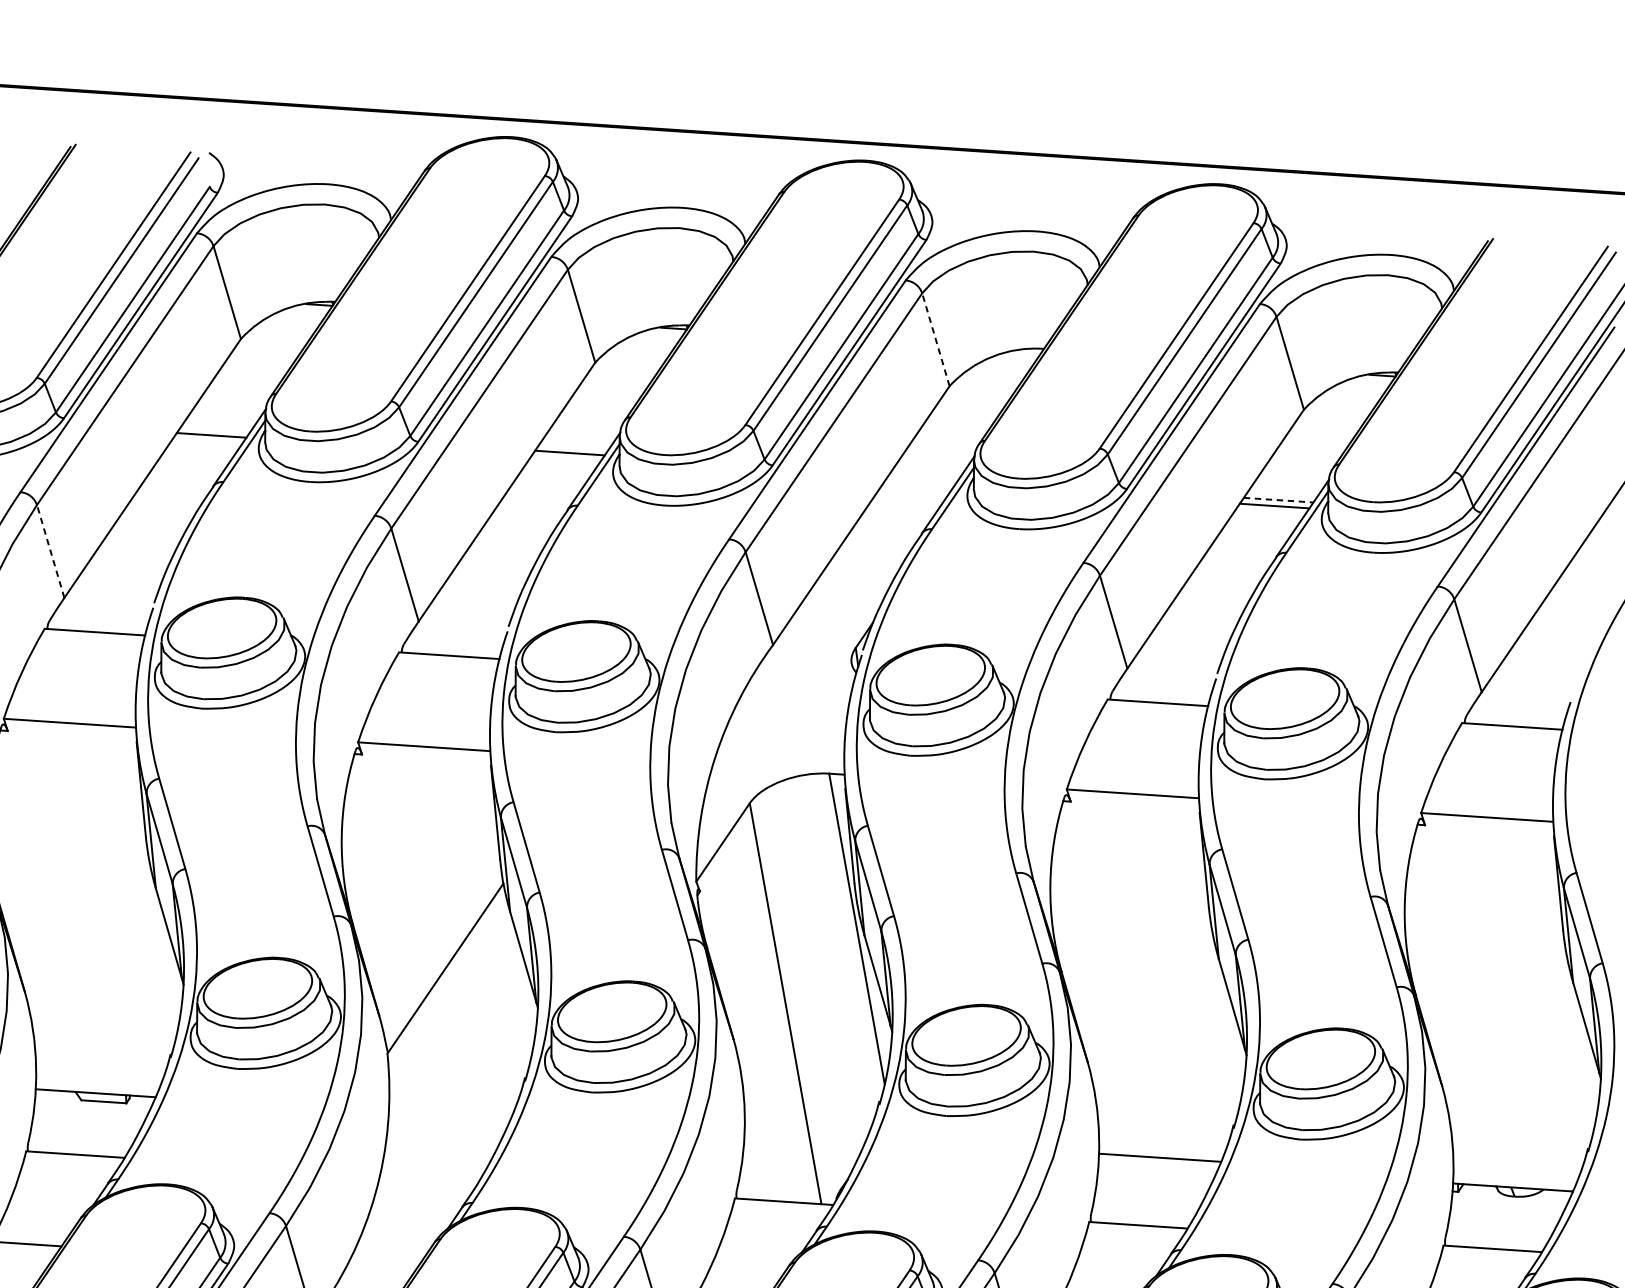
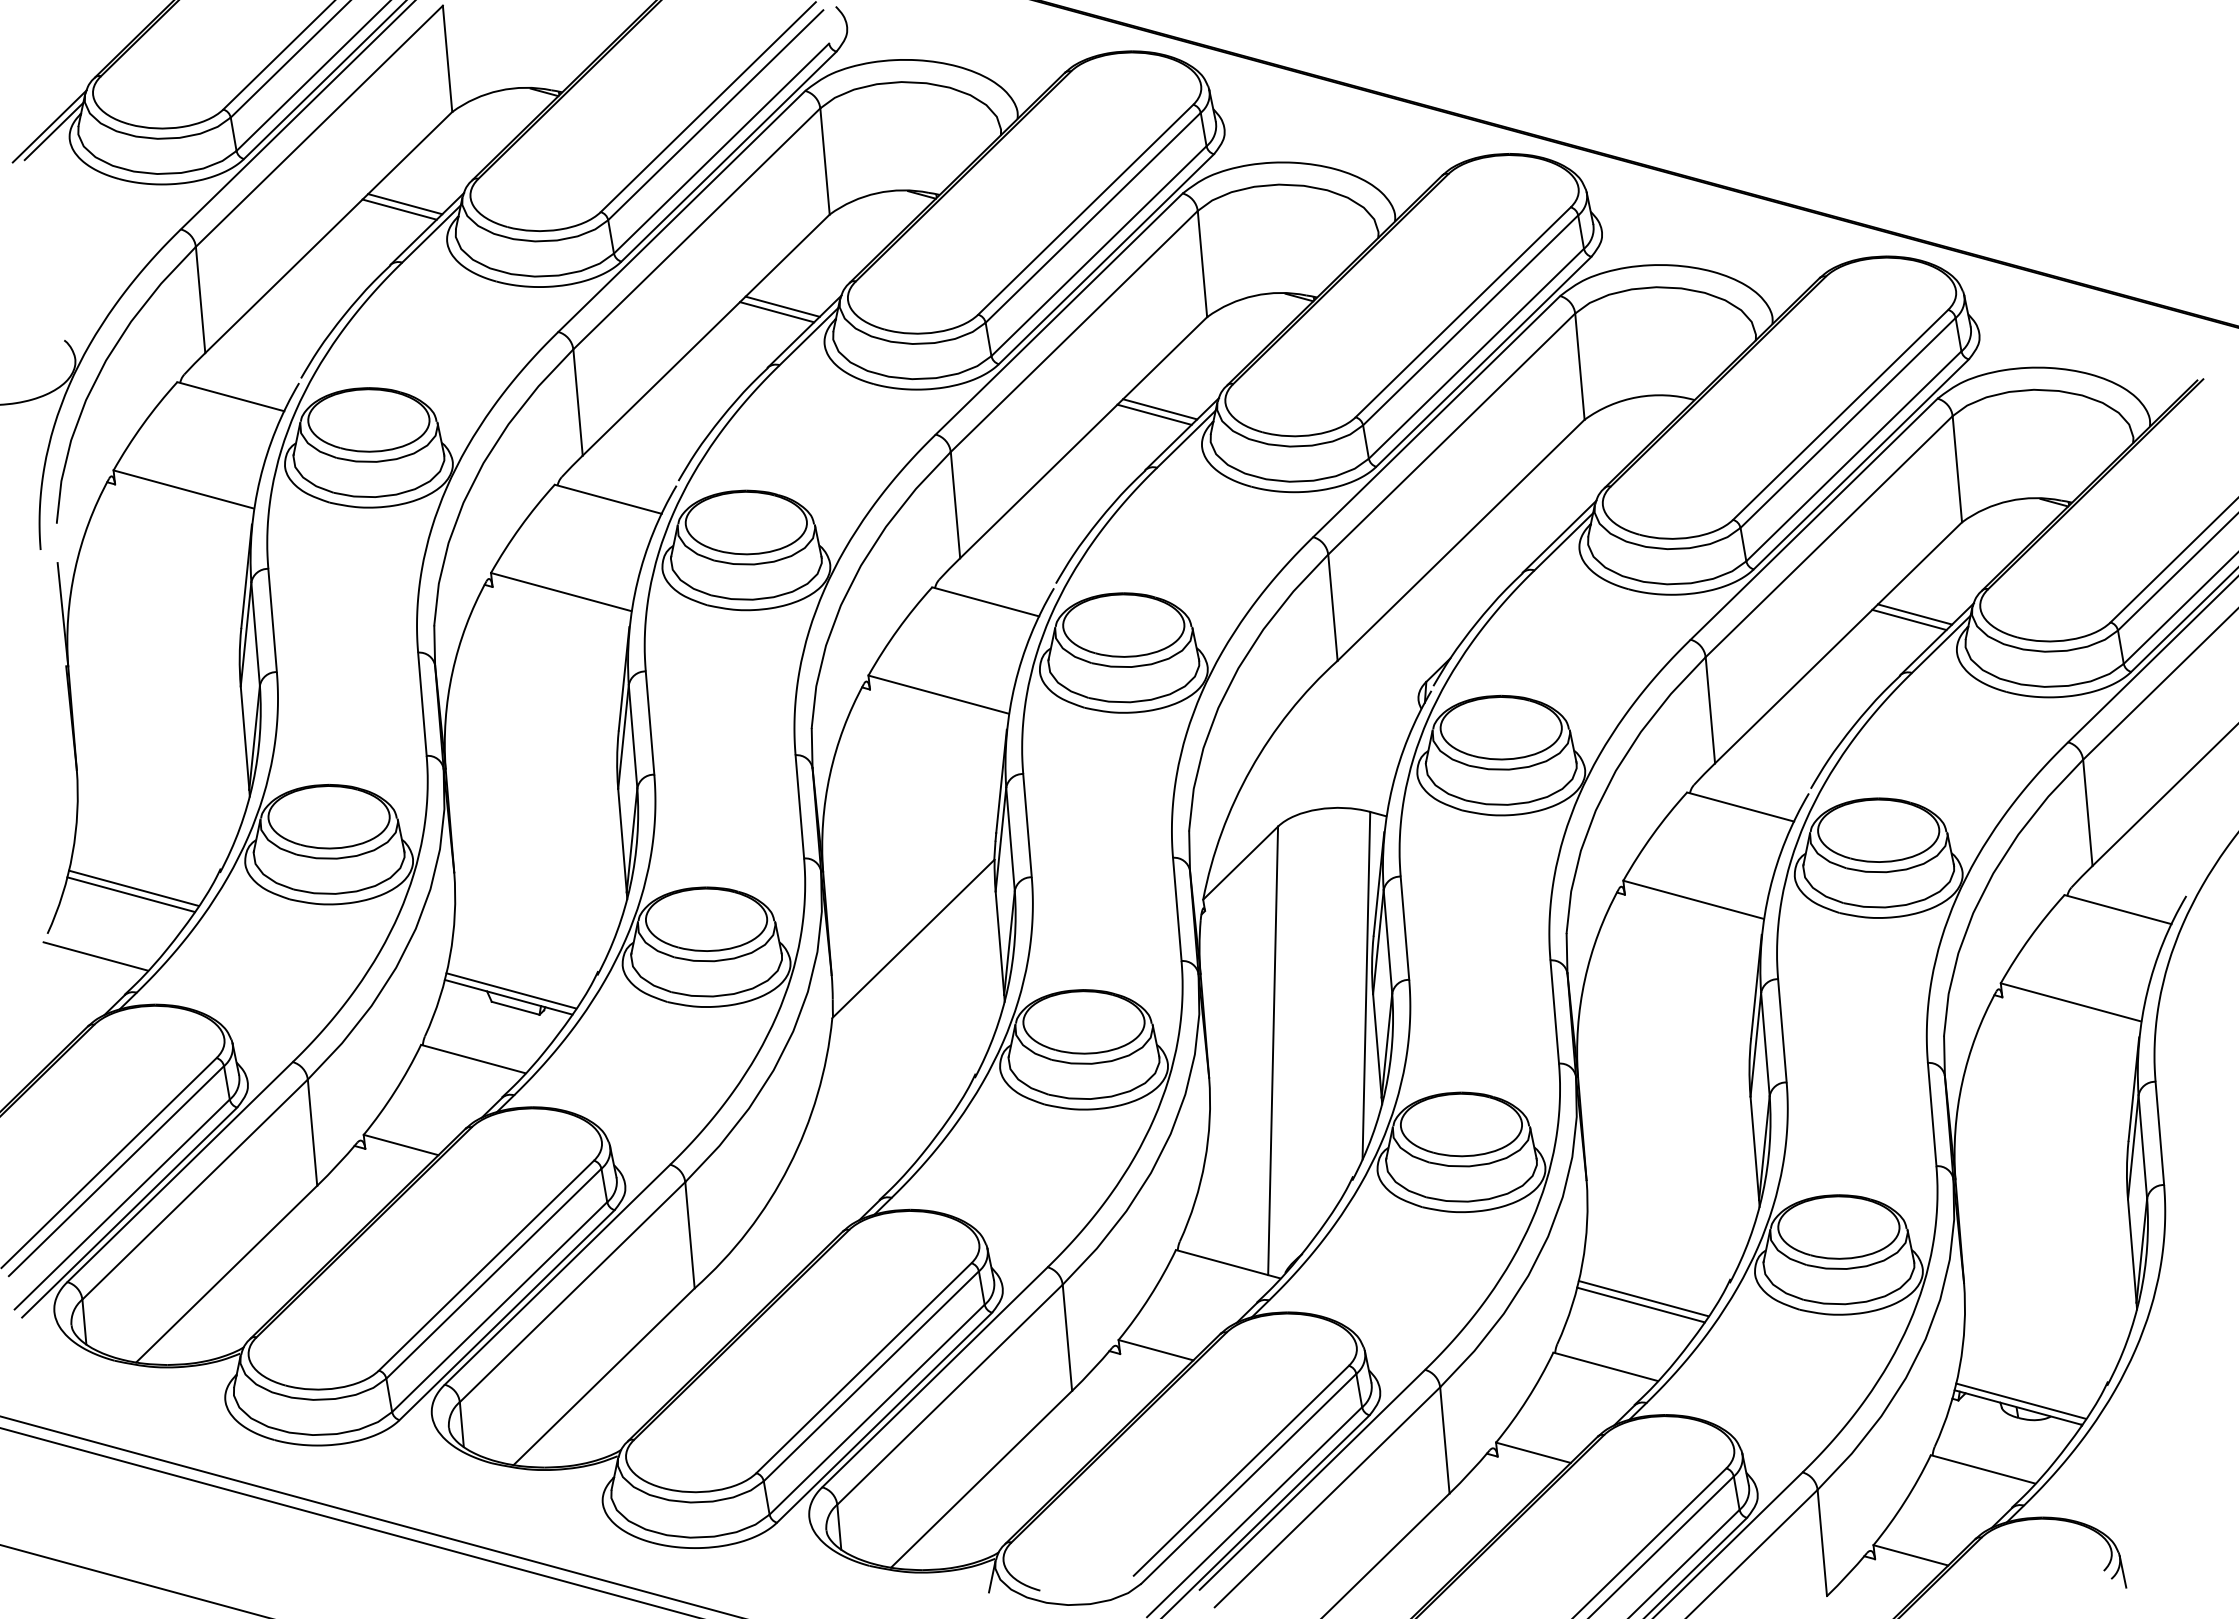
line: (935, 339) -> (1579, 366), dashed -> solid
line: (215, 429) -> (782, 306), added
line: (565, 458) -> (1154, 414), added
line: (1279, 500) -> (1915, 614), dashed -> solid
line: (51, 551) -> (578, 402), dashed -> solid
line: (96, 1086) -> (511, 990), added
line: (1158, 1163) -> (1640, 1304), added
line: (1514, 1180) -> (2021, 1400), added

